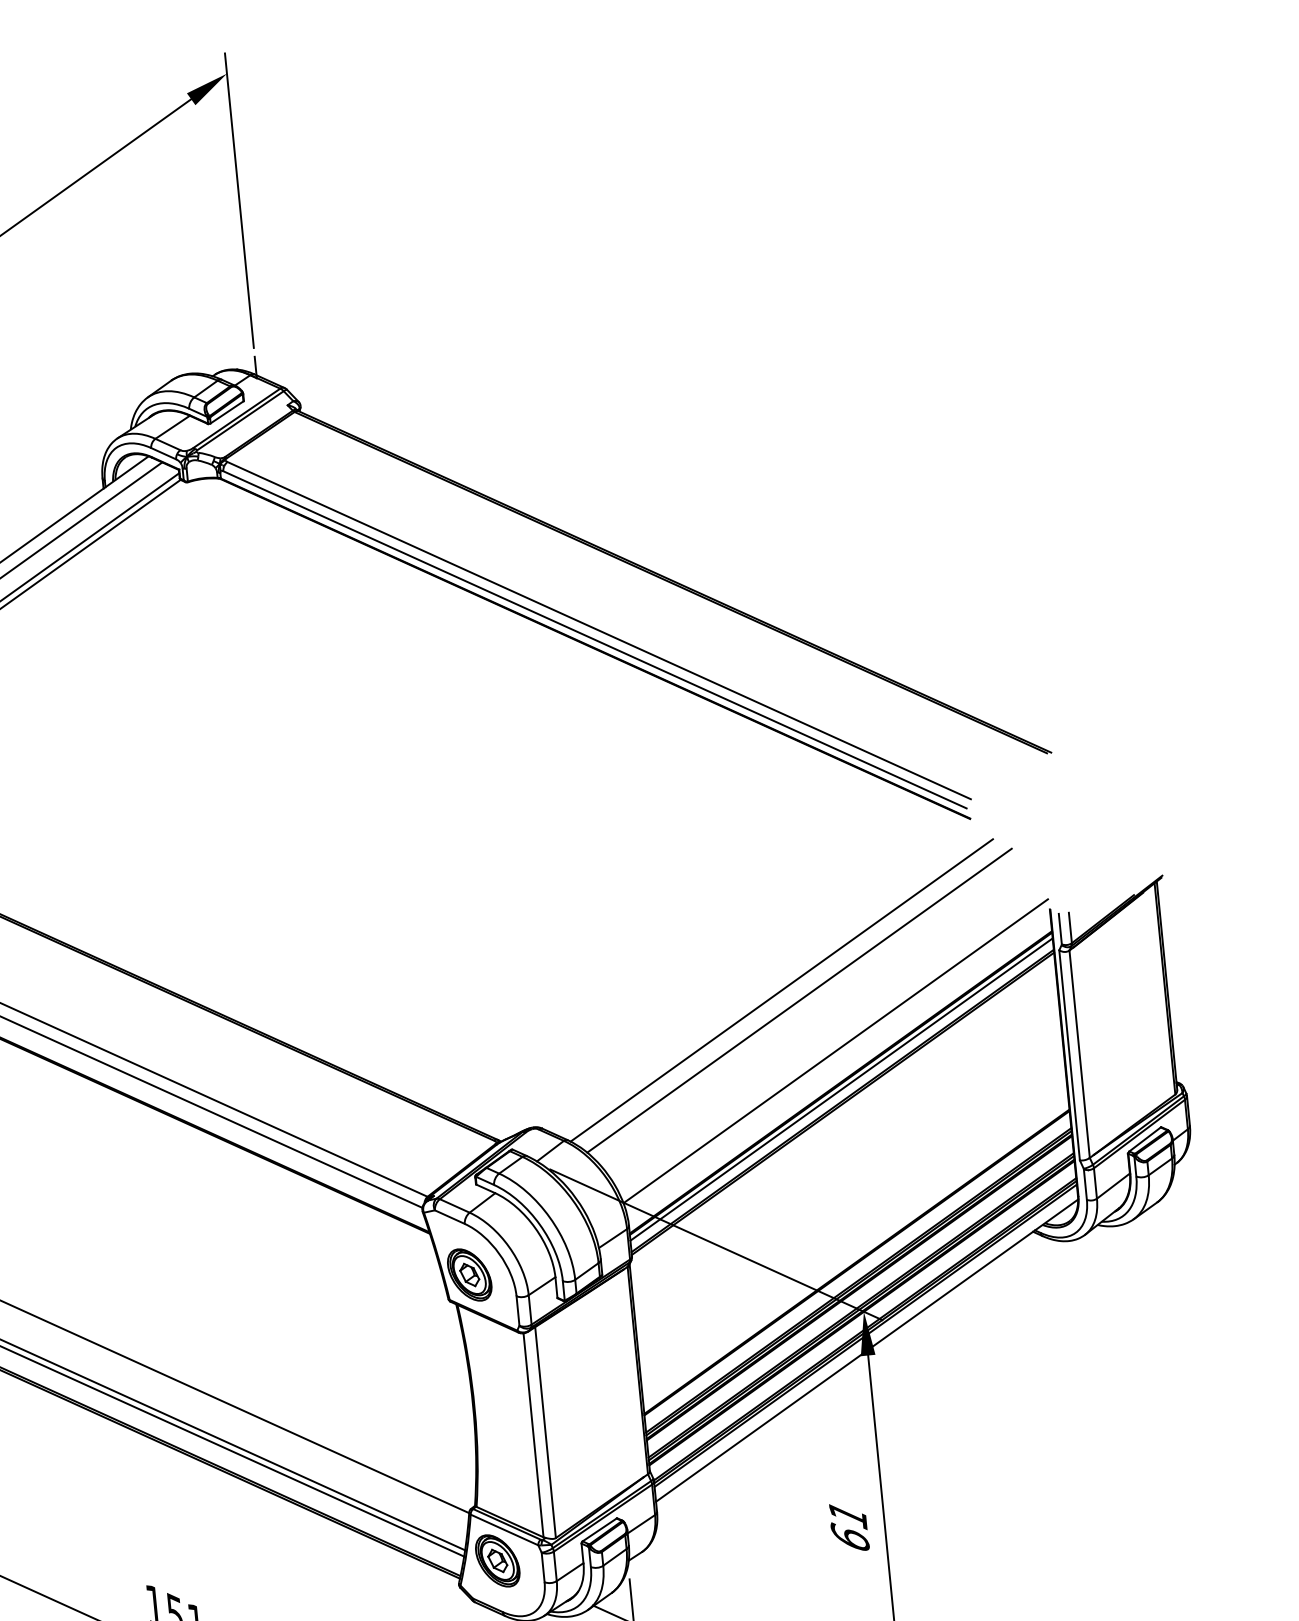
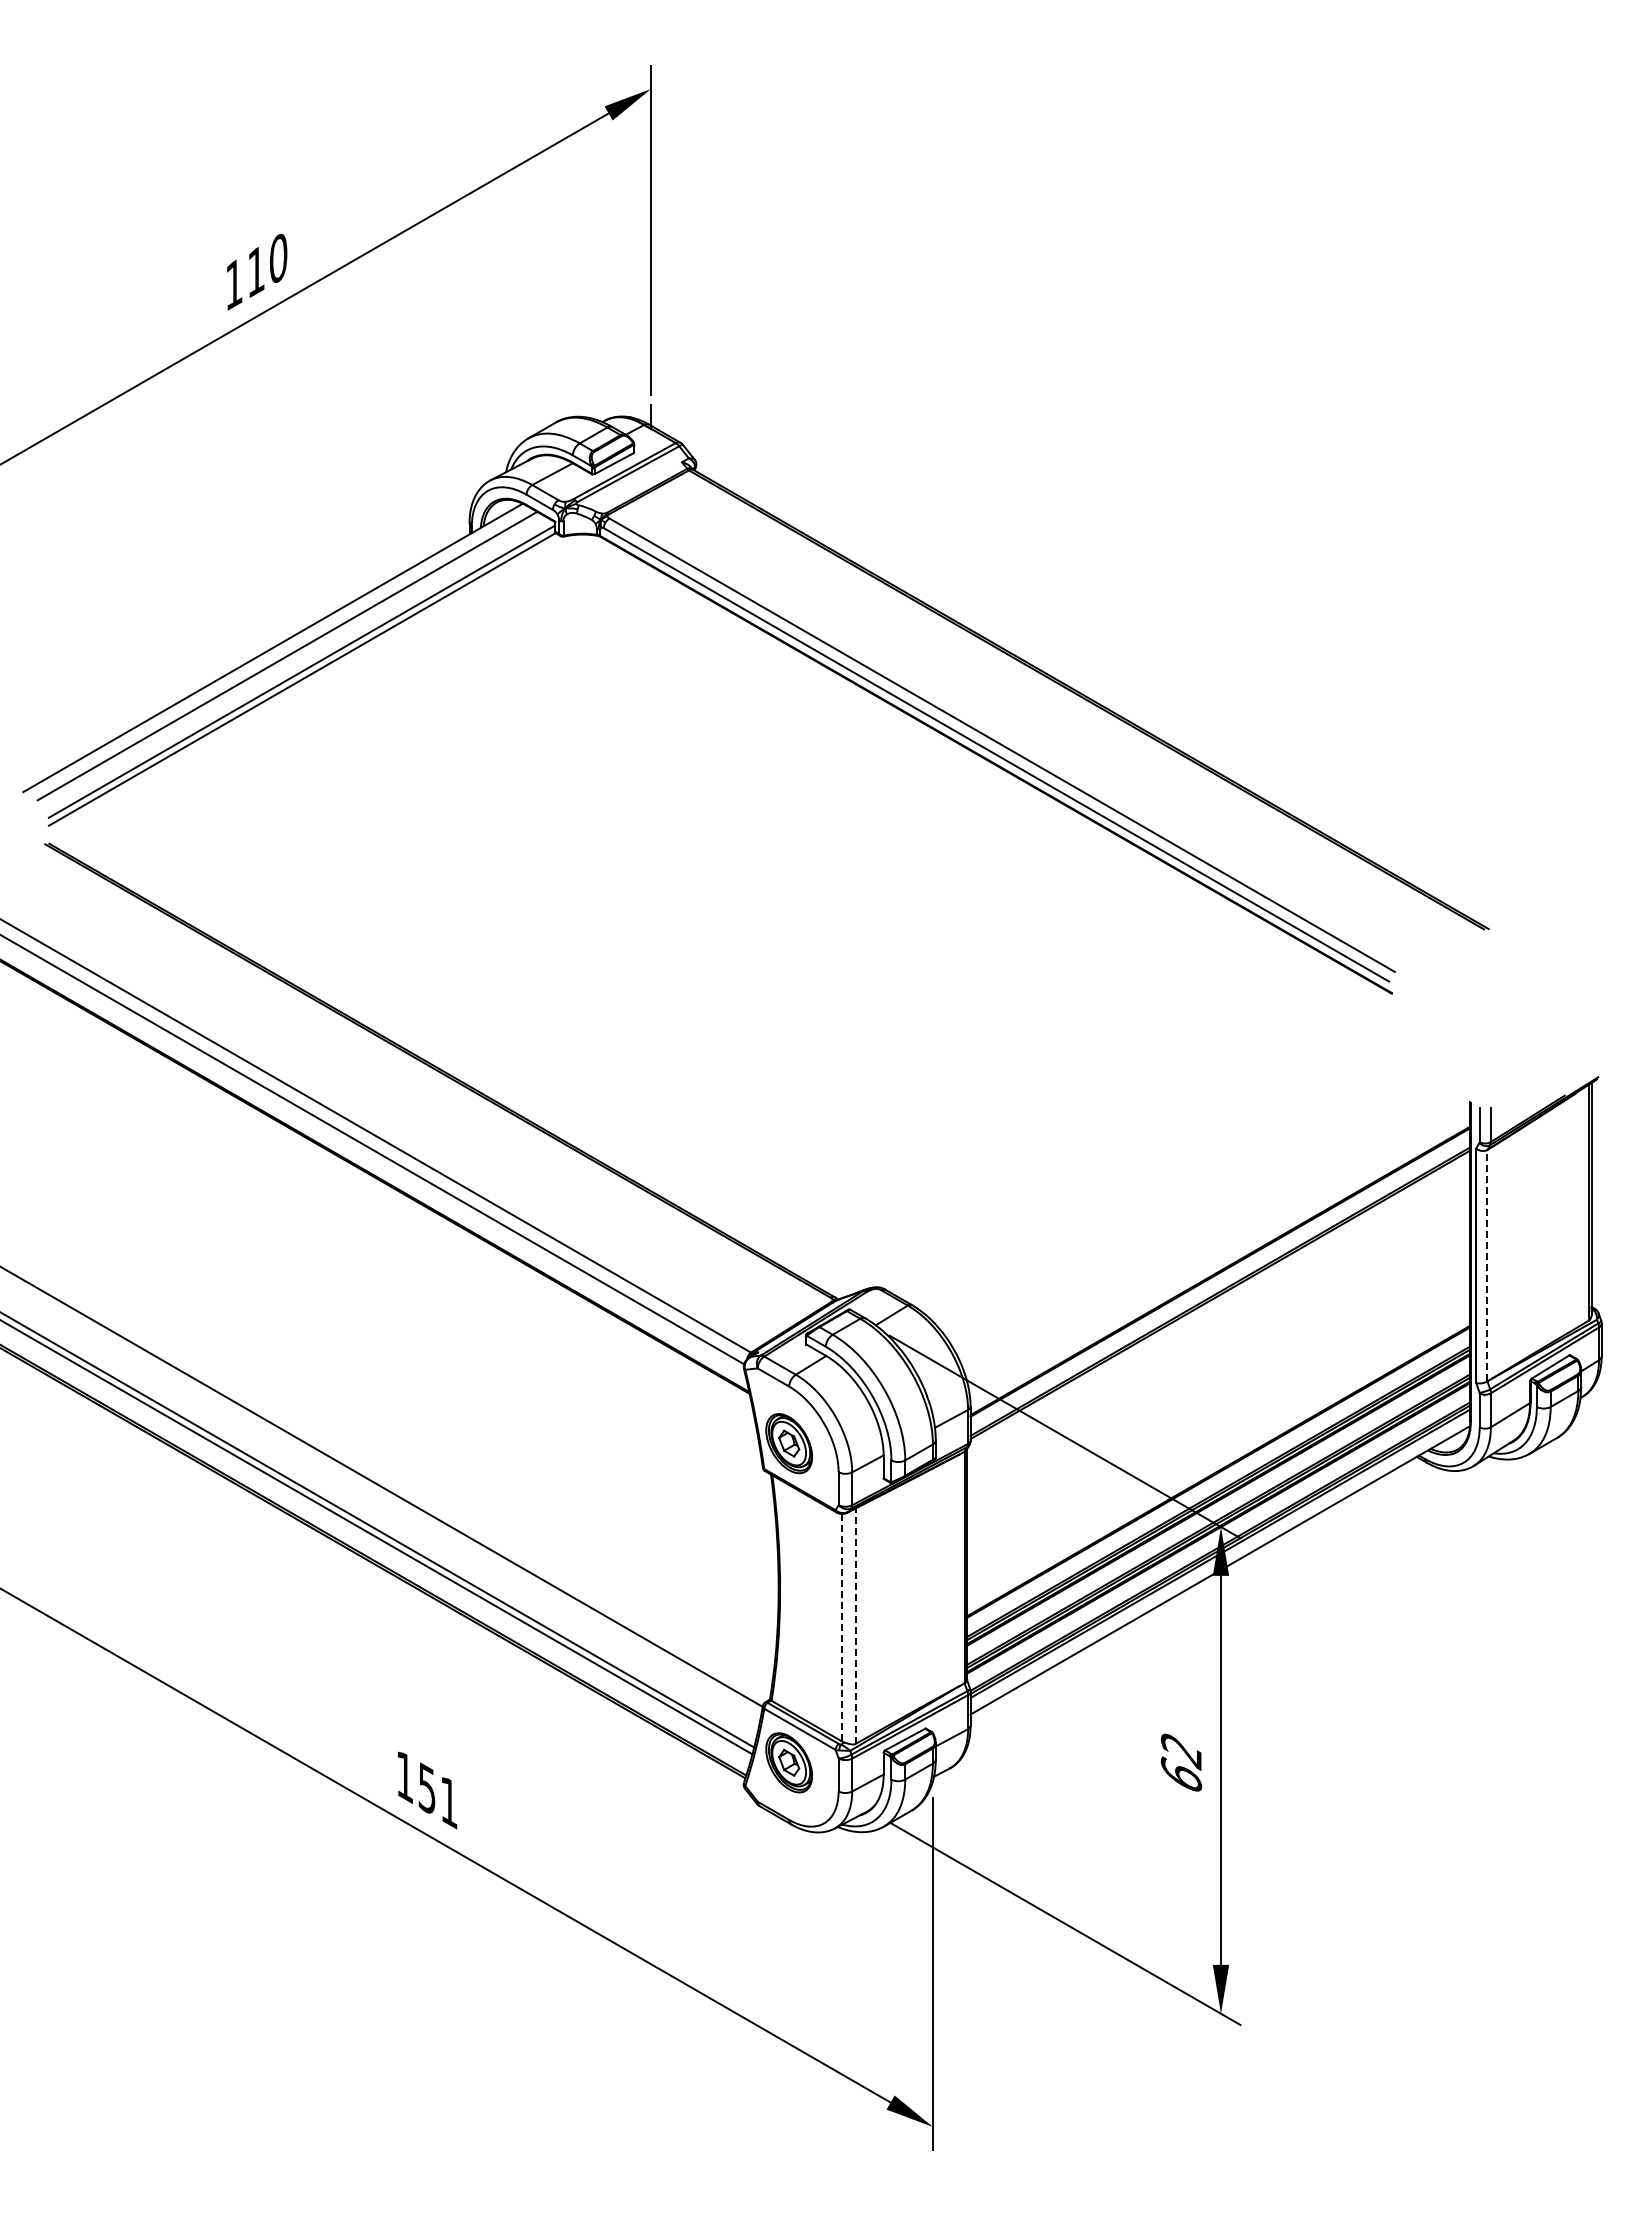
line: (781, 990) -> (1164, 1162), removed
line: (799, 1001) -> (1183, 1176), removed
line: (835, 1050) -> (1217, 1235), removed
line: (1079, 1054) -> (1487, 1265), solid -> dashed
line: (841, 1089) -> (1220, 1278), removed
line: (545, 1432) -> (855, 1626), solid -> dashed
line: (533, 1435) -> (842, 1627), solid -> dashed
text: (847, 1516) -> (1180, 1751), 61 -> 62

